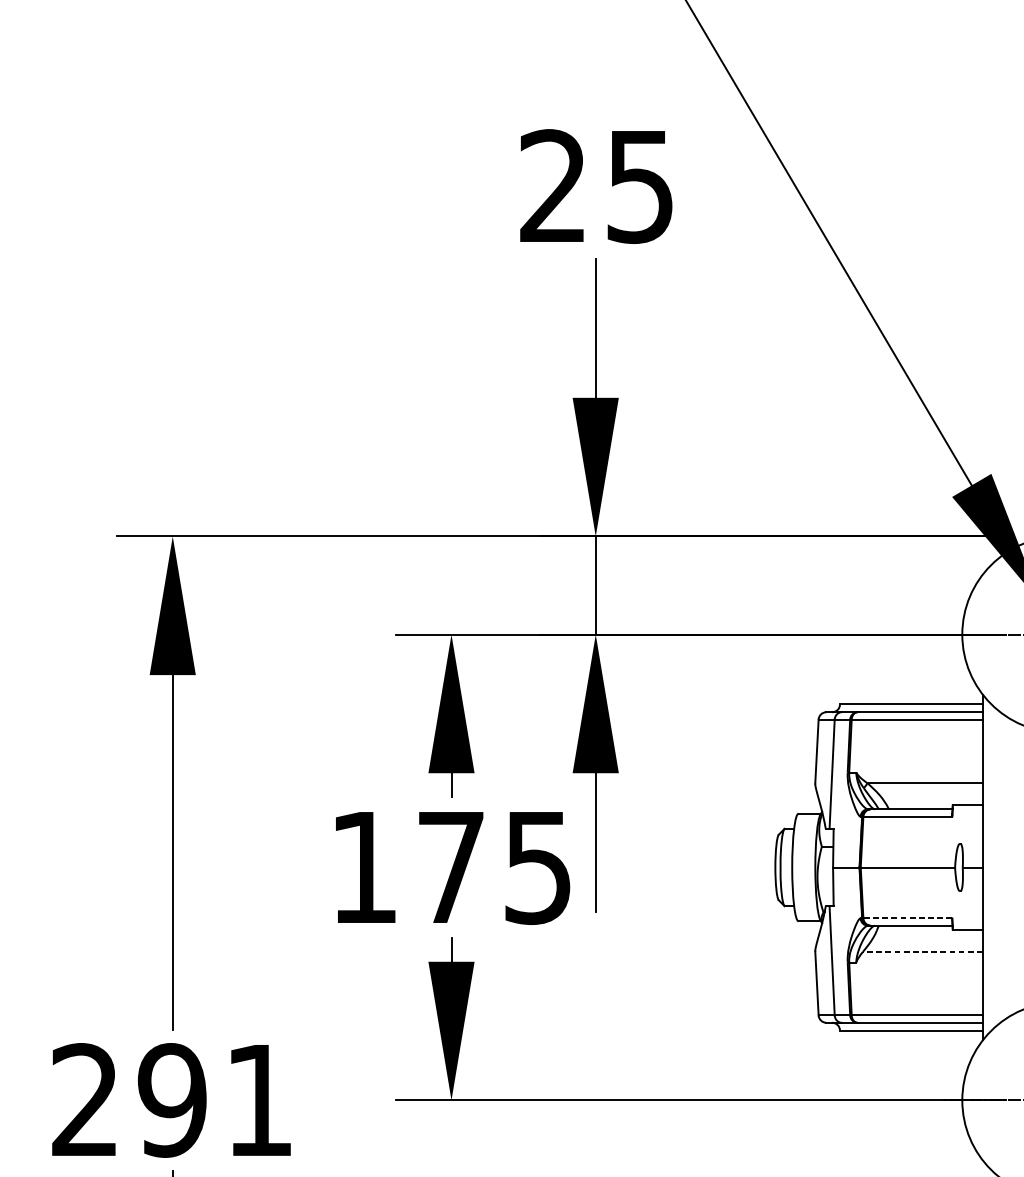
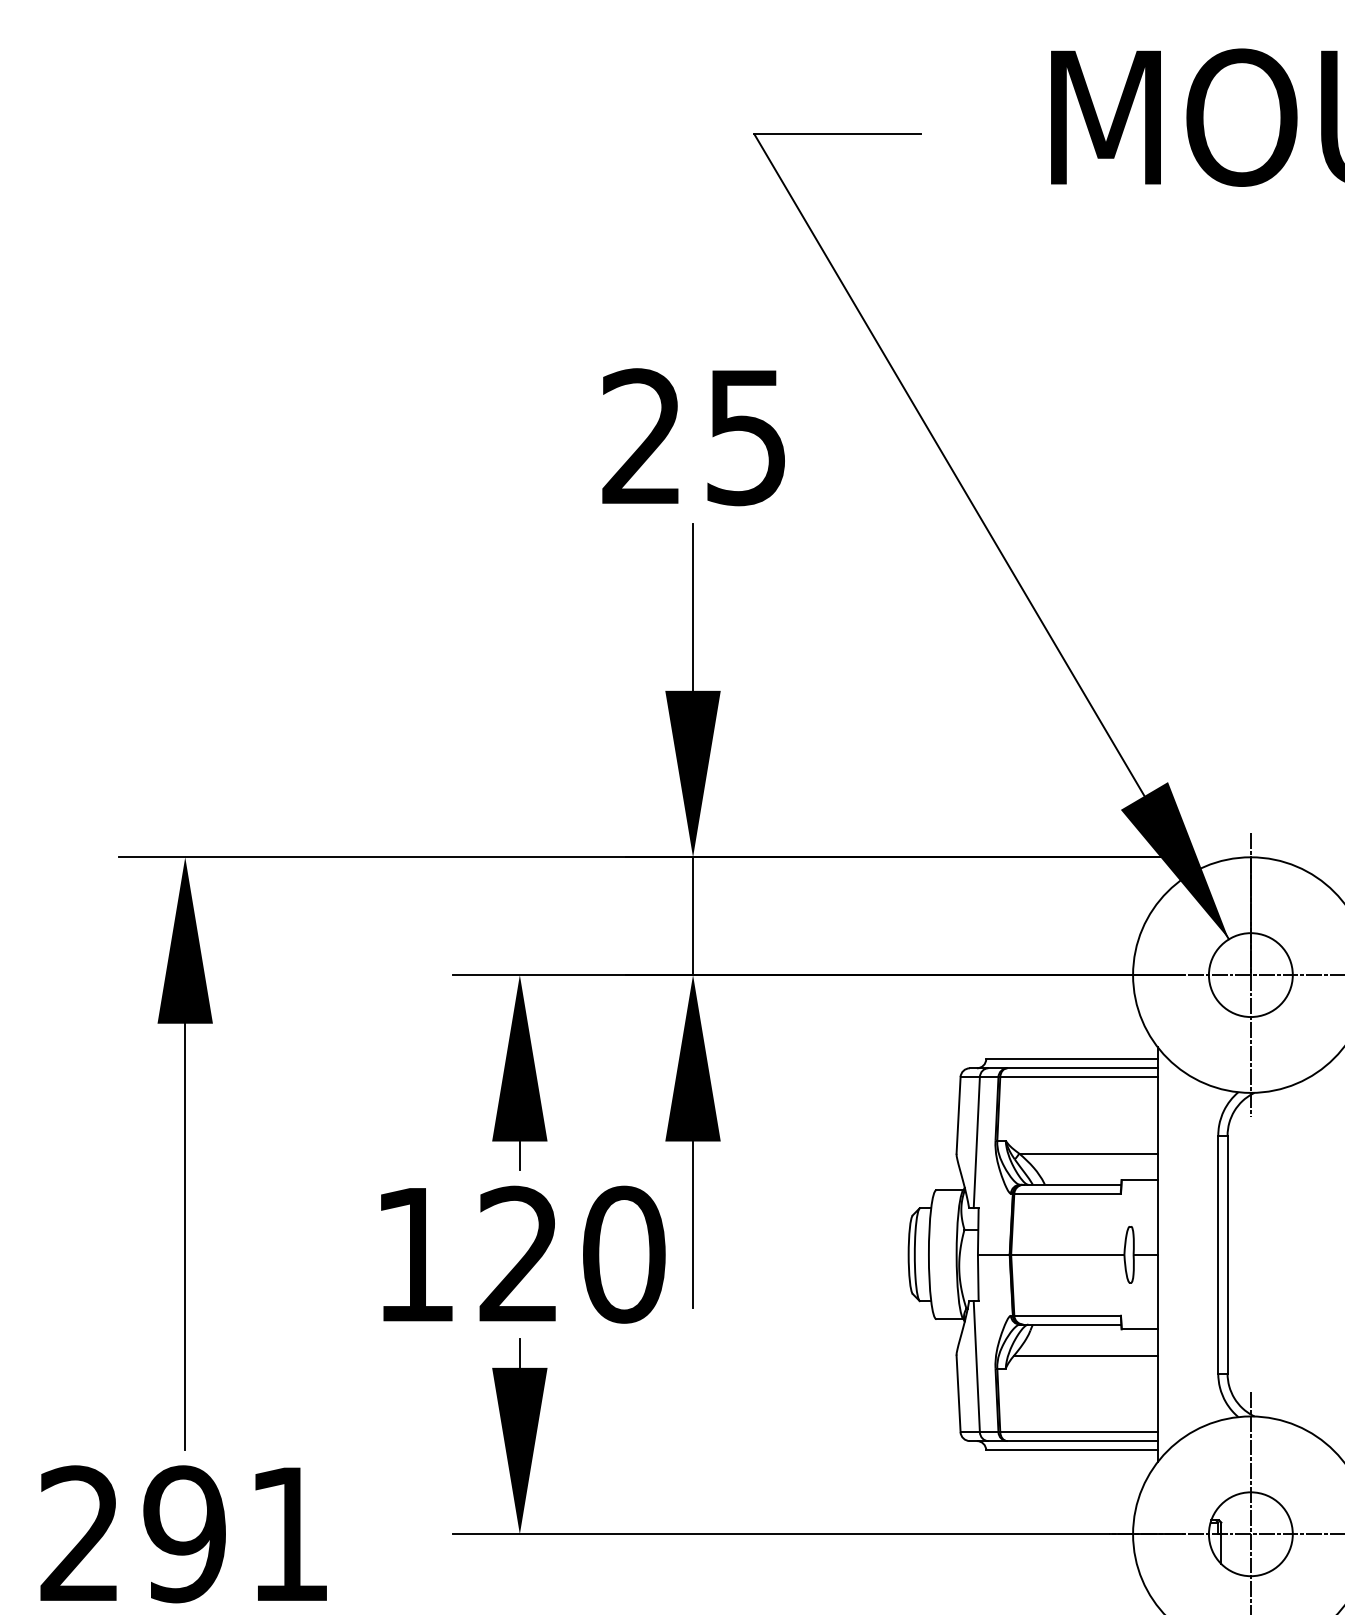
text: (495, 867) -> (572, 1254), 175 -> 120
line: (907, 918) -> (1067, 1315), dashed -> solid
line: (922, 951) -> (1085, 1355), dashed -> solid

